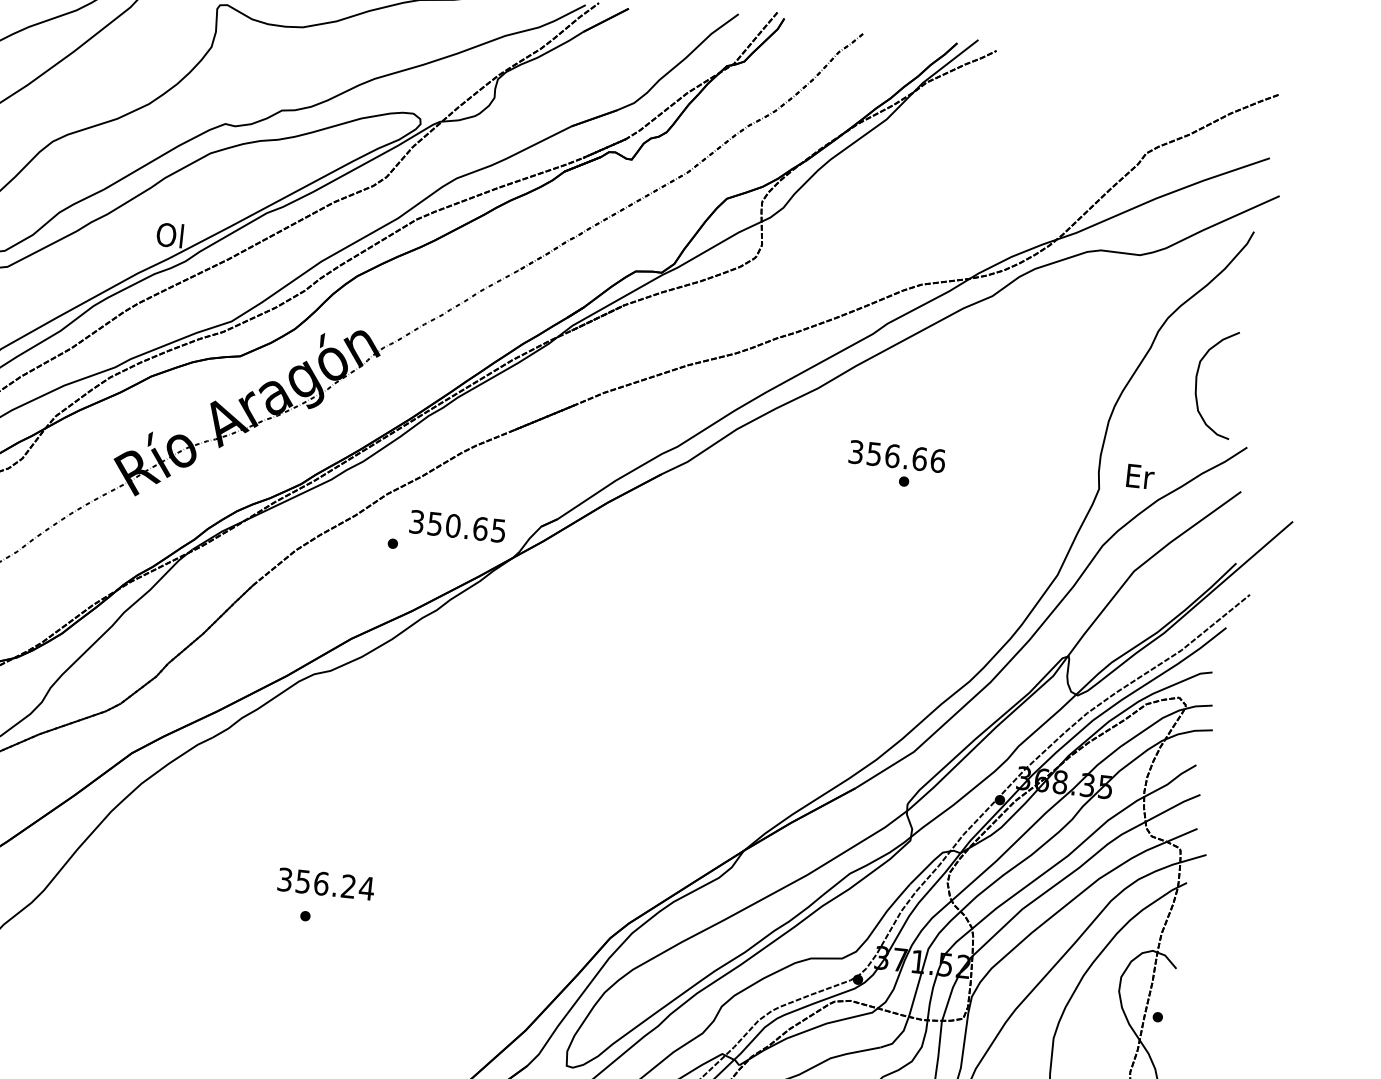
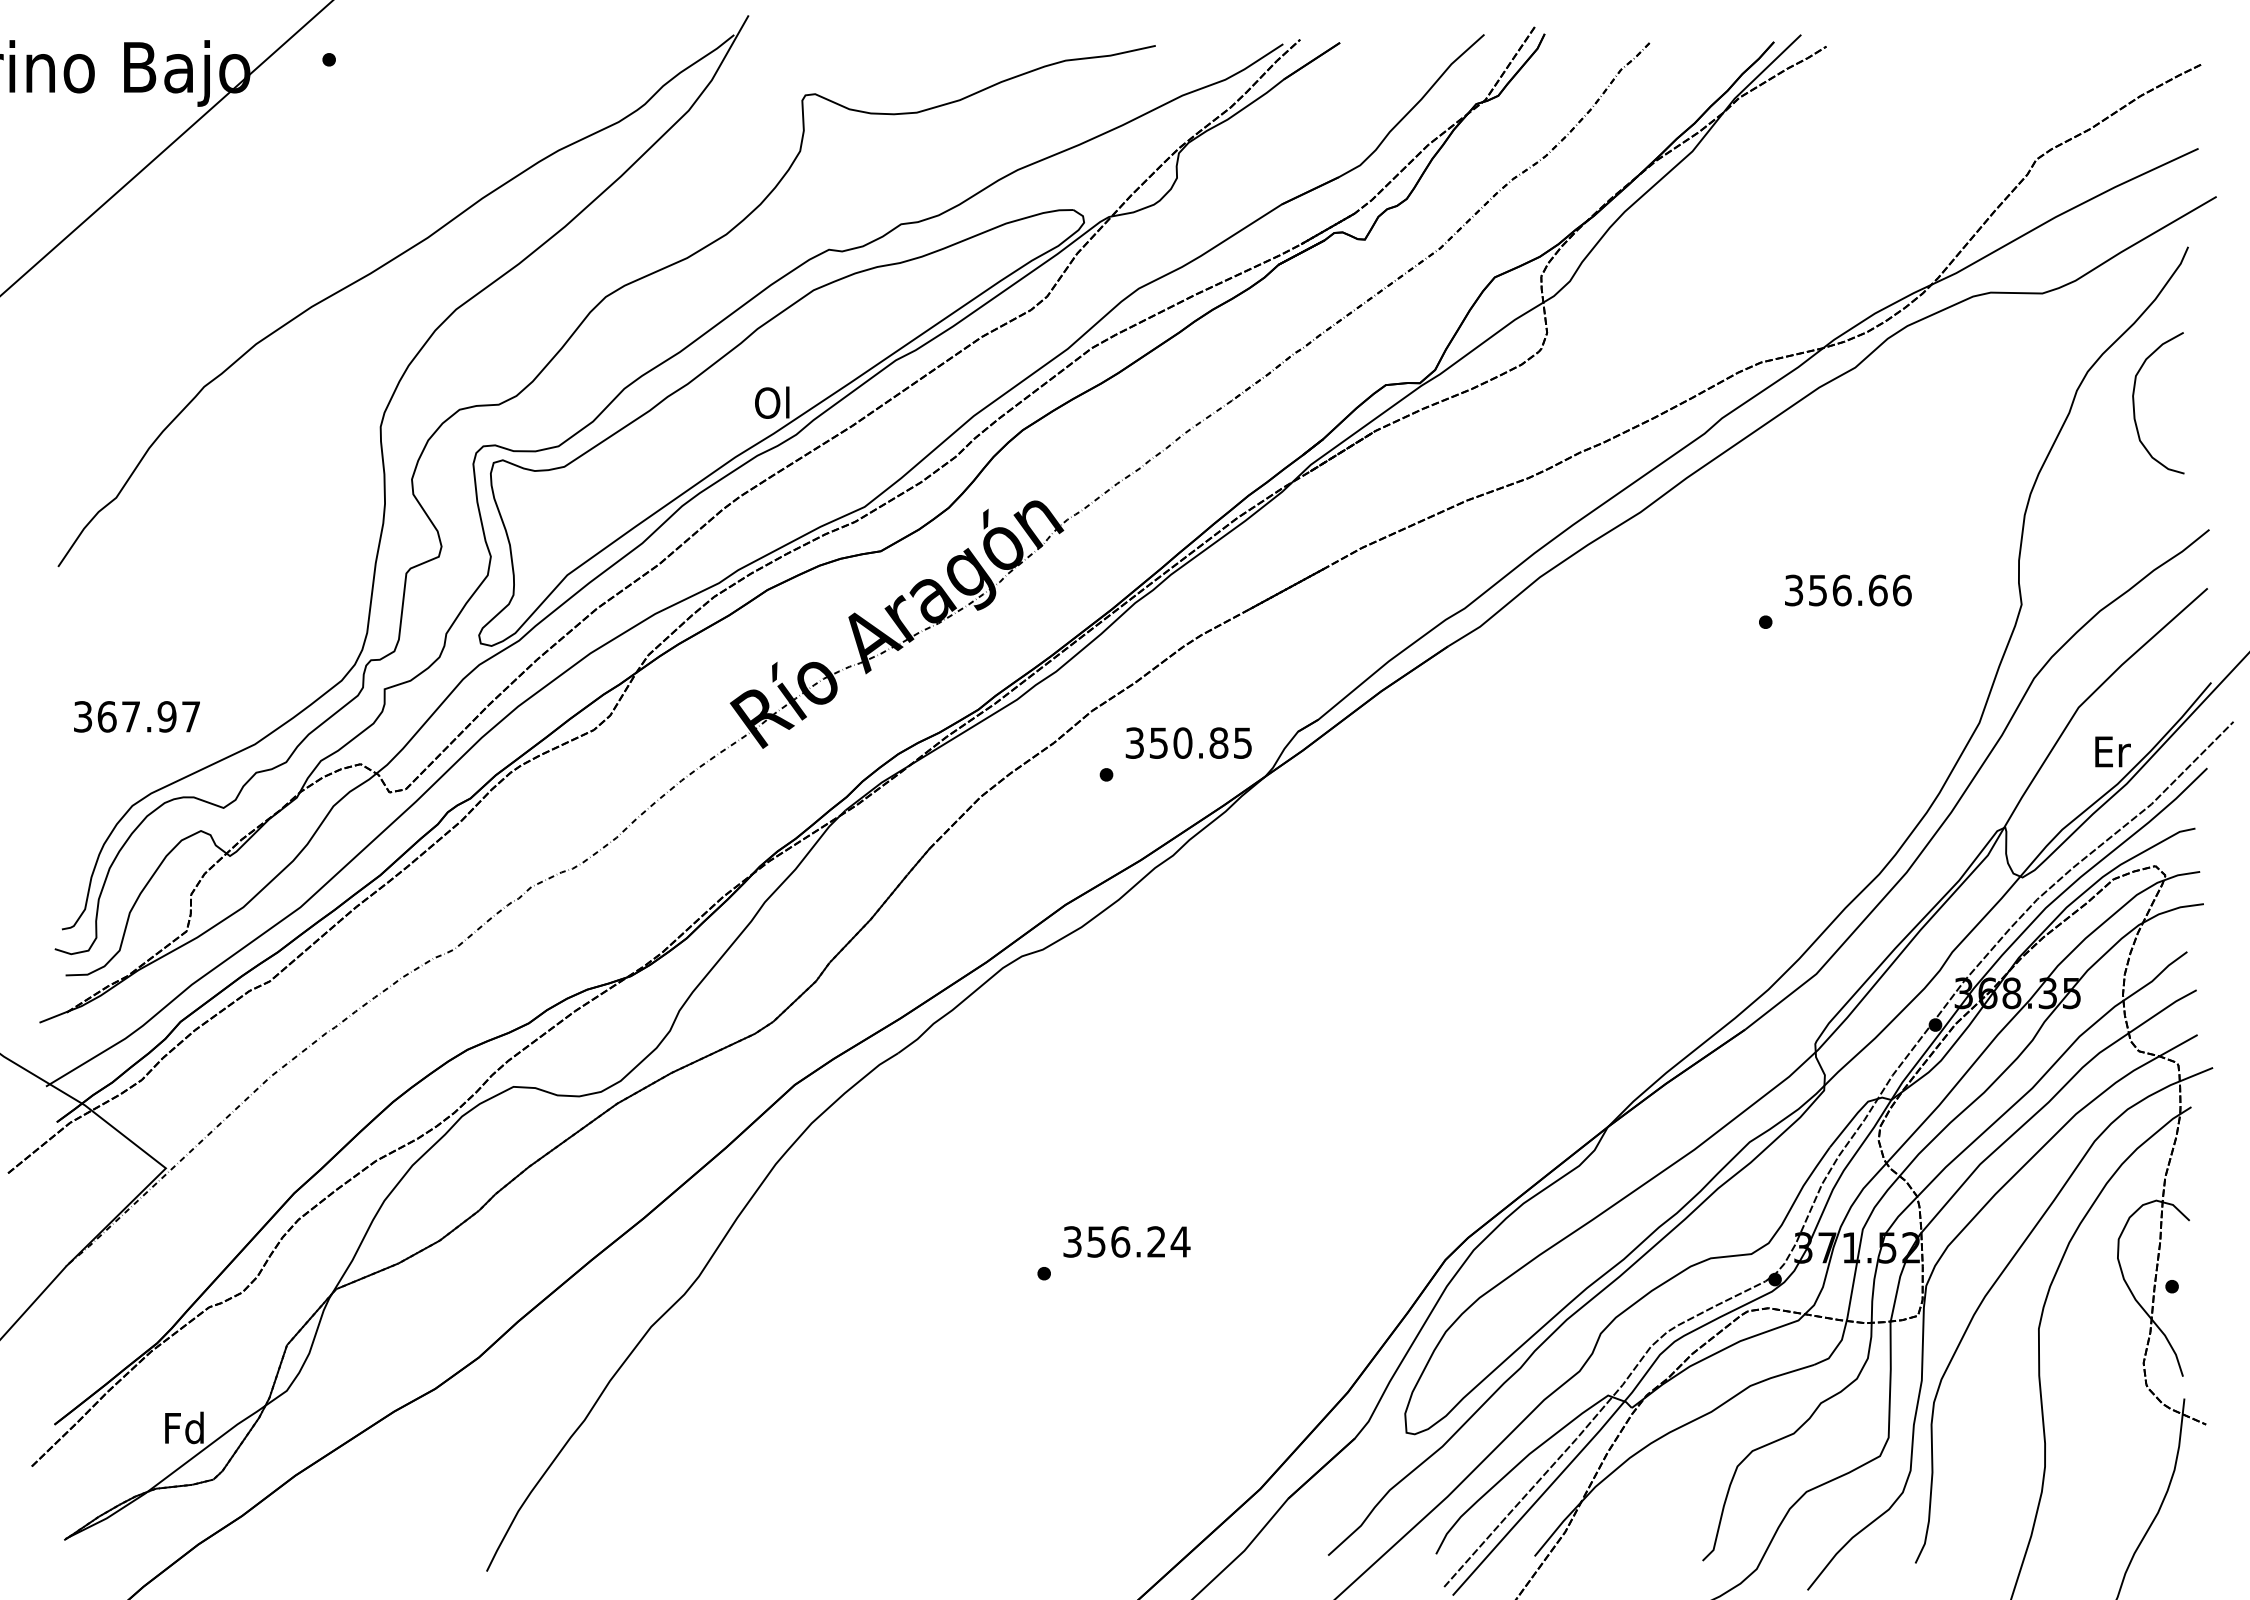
curve: (1196, 382) -> (2134, 403), moved
text: (897, 456) -> (1848, 590), moved
text: (1140, 476) -> (2112, 751), moved
text: (480, 528) -> (1218, 742), 350.65 -> 350.85
text: (325, 883) -> (1126, 1241), moved

